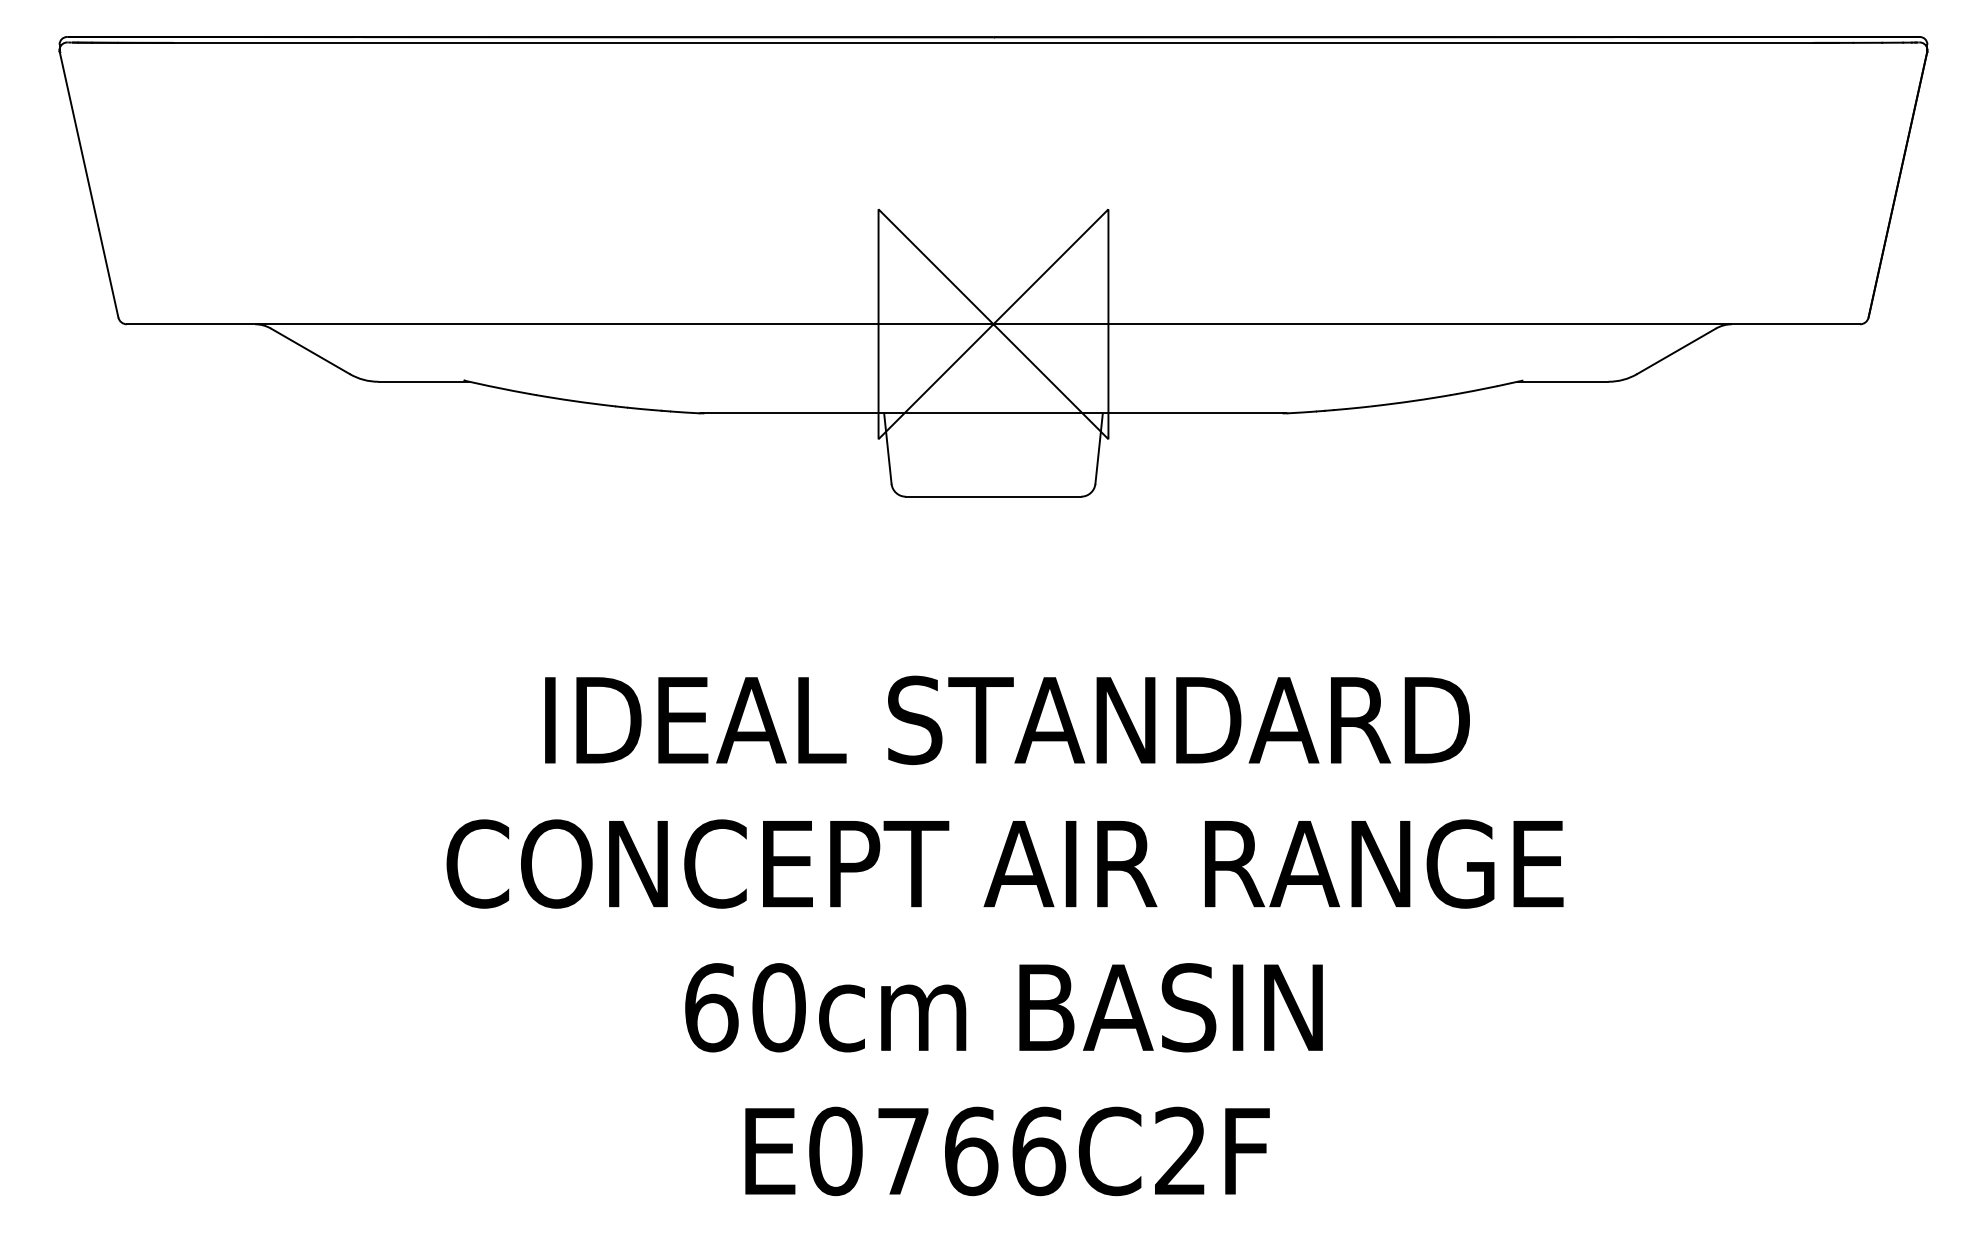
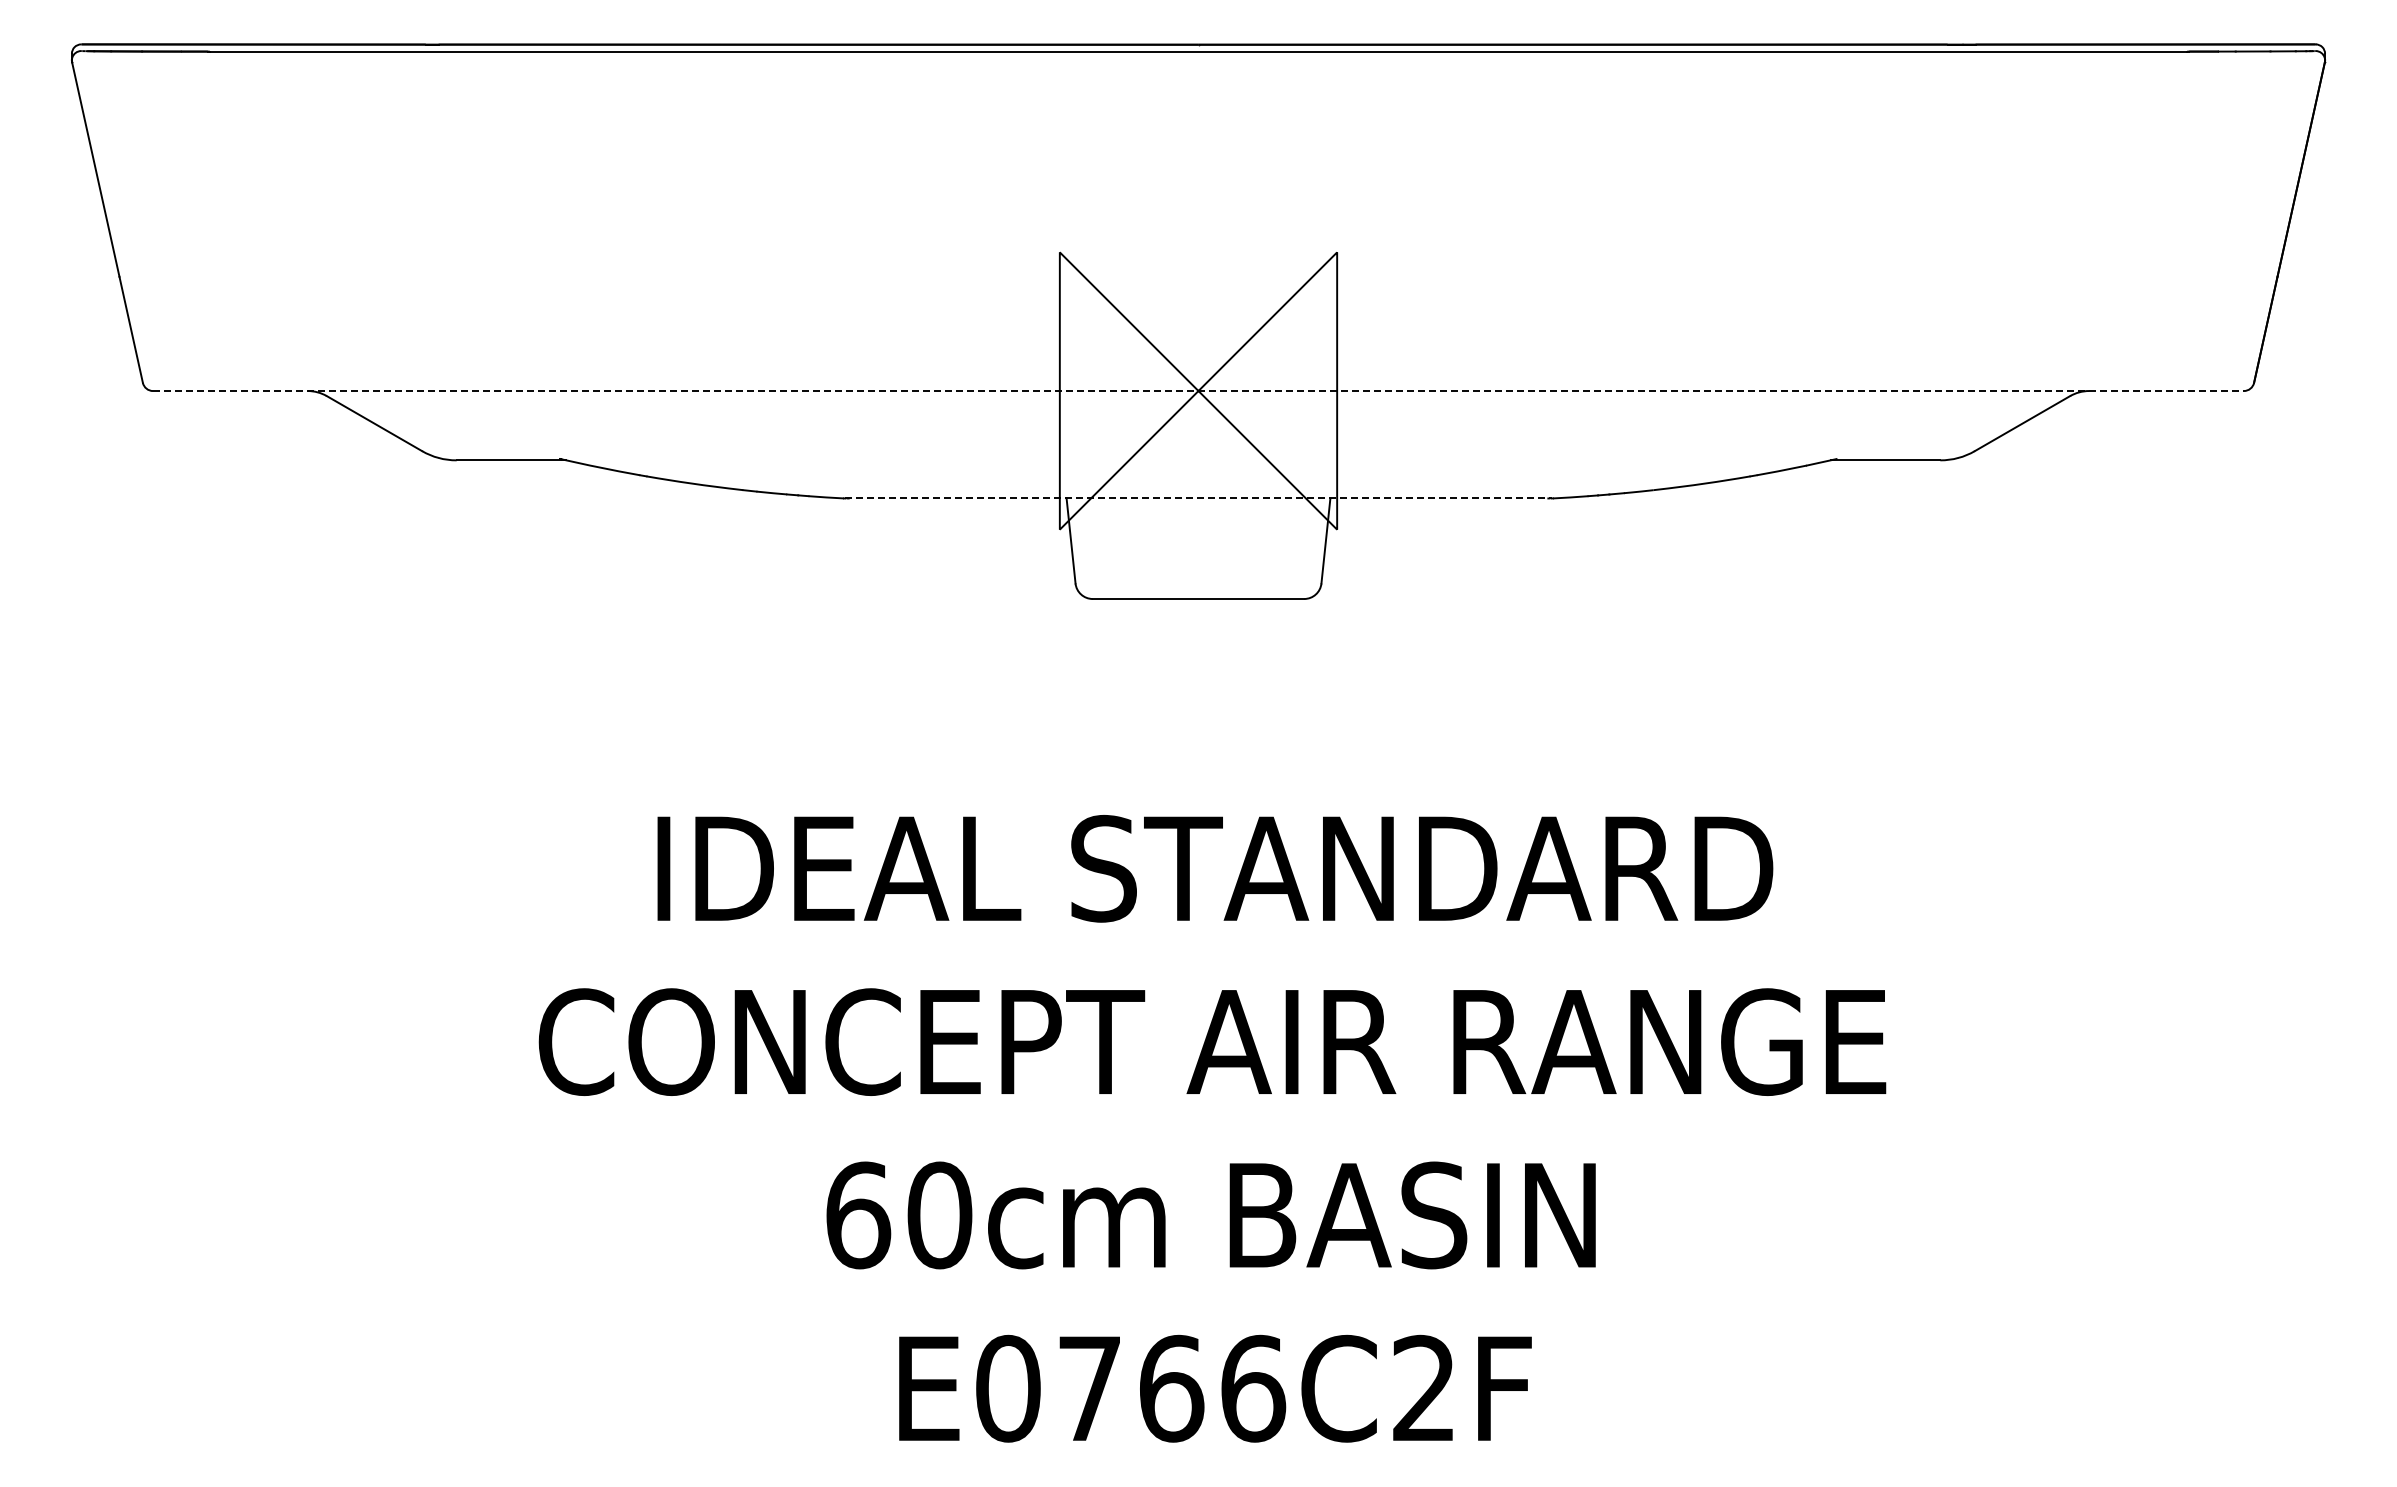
line: (993, 324) -> (1198, 391), solid -> dashed
line: (993, 413) -> (1198, 498), solid -> dashed

